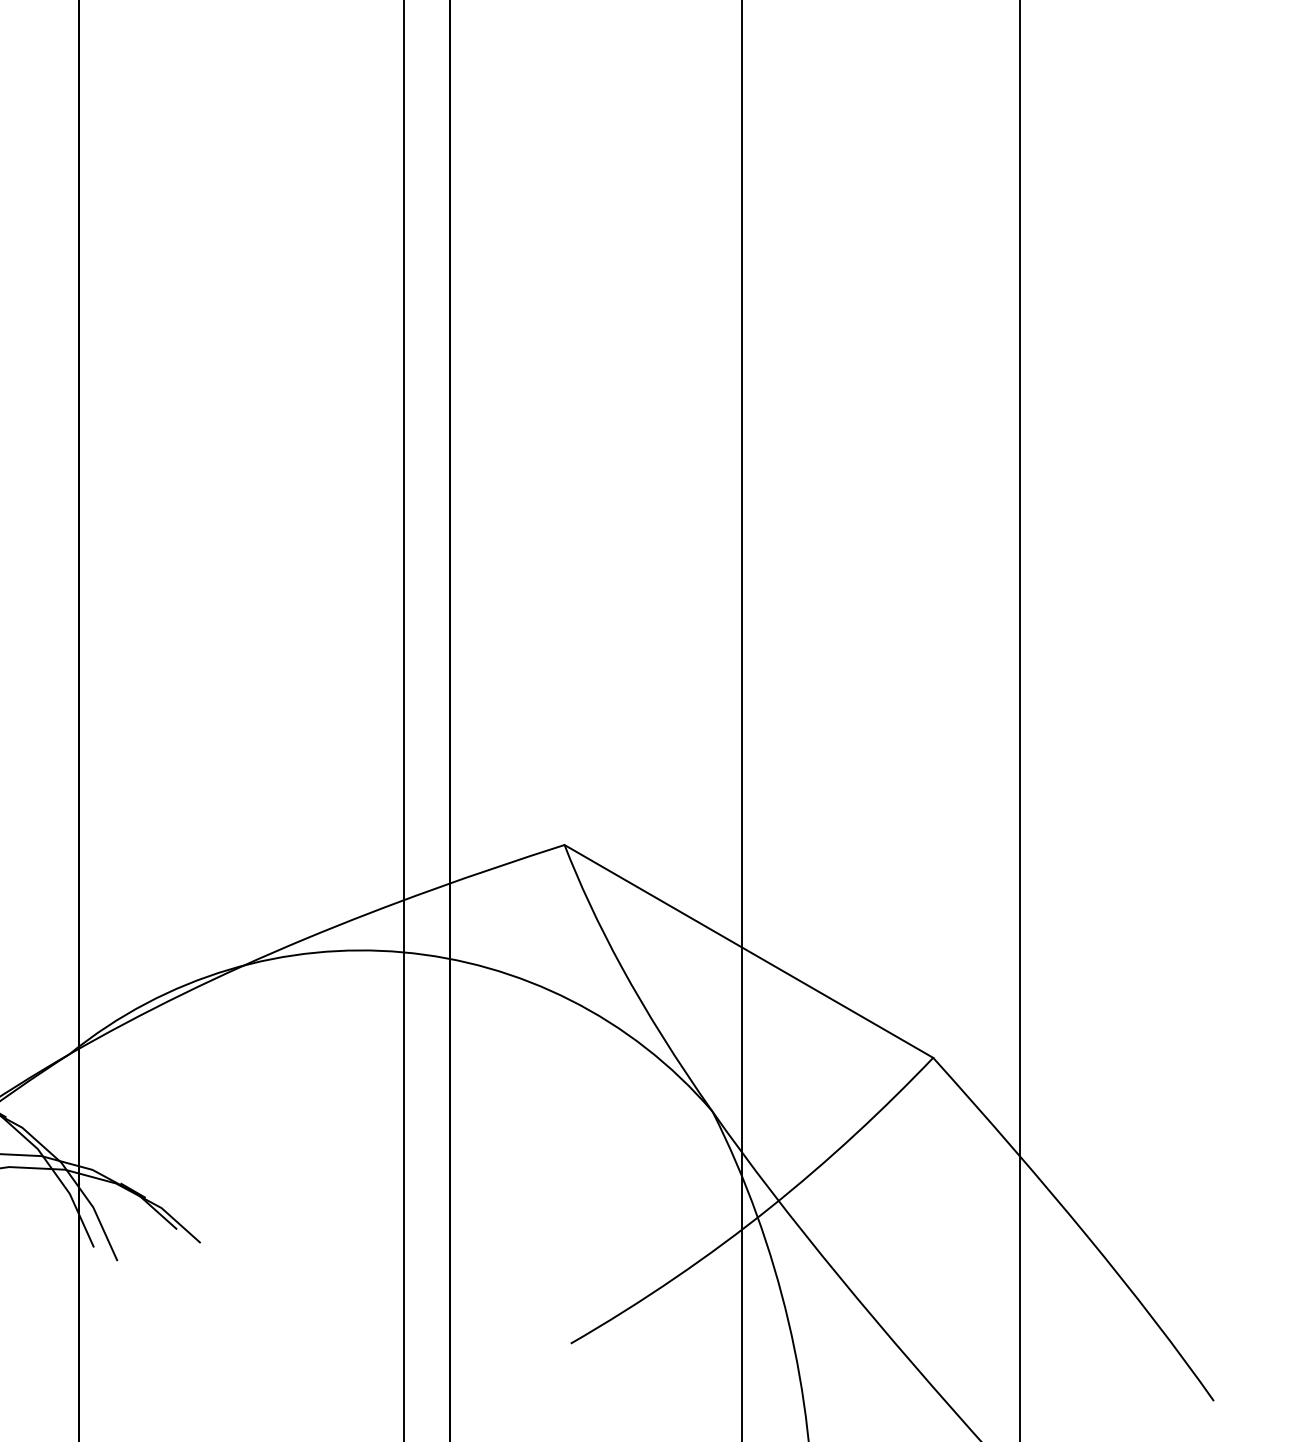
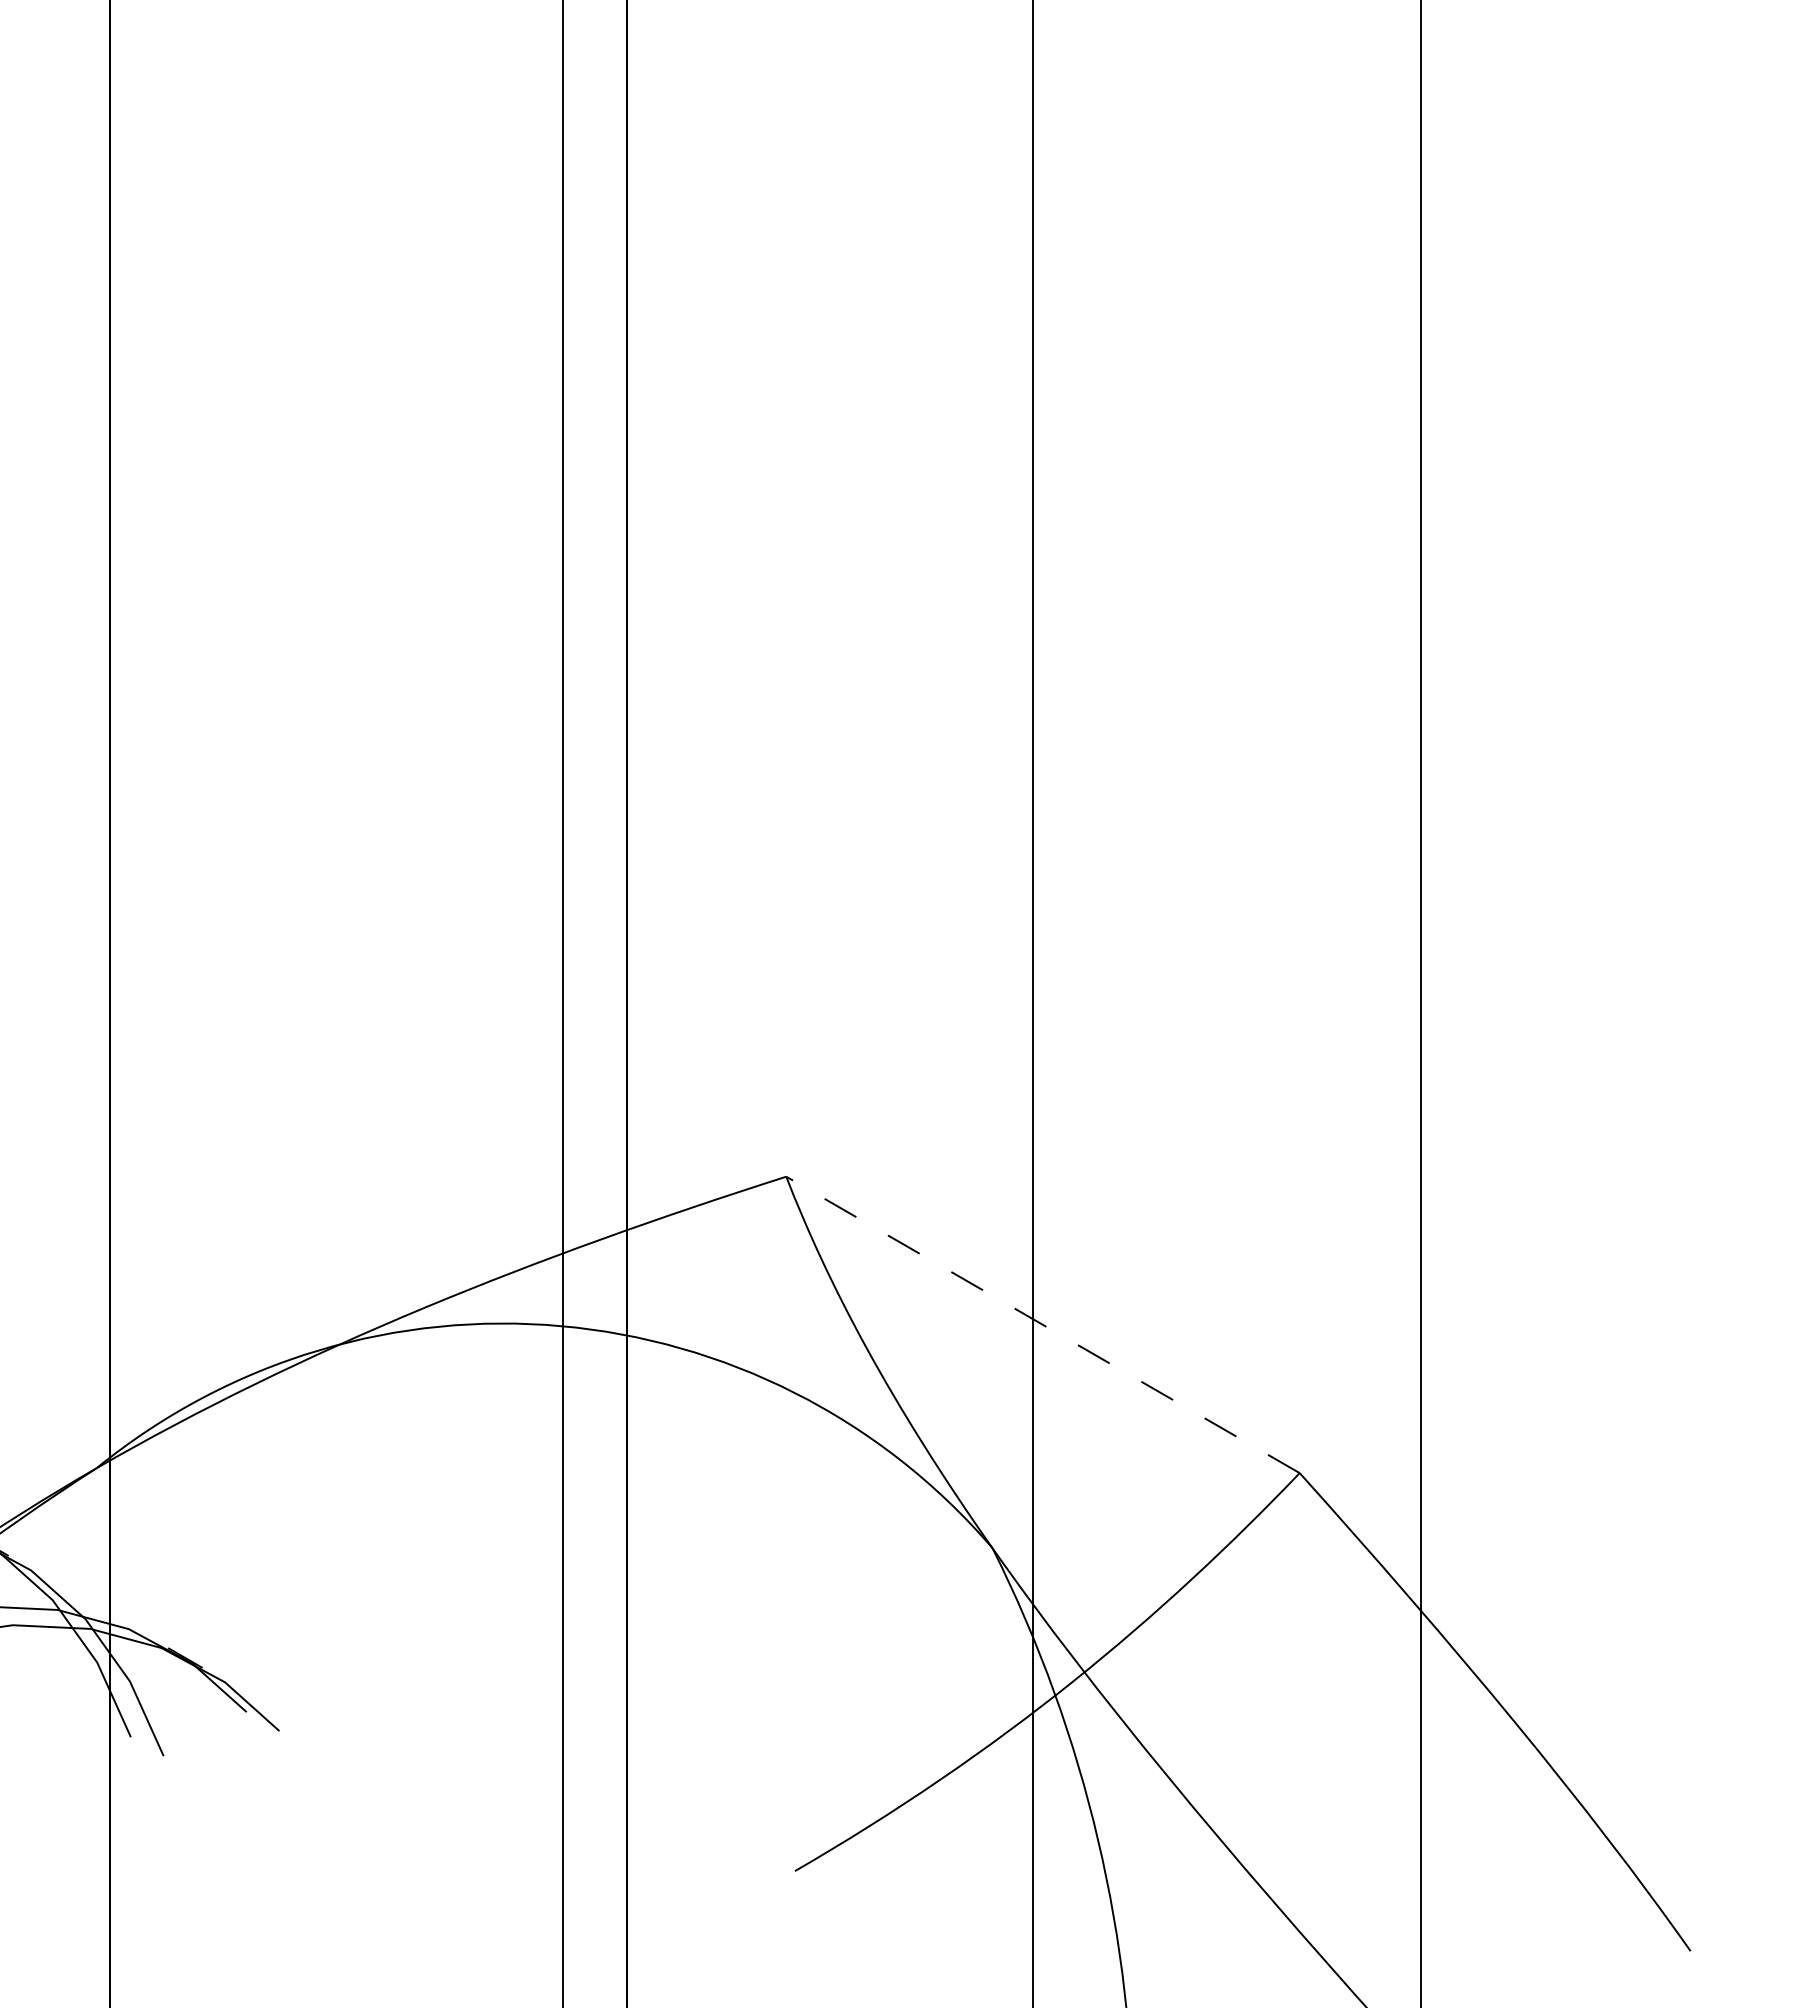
line: (748, 951) -> (1042, 1325), solid -> dashed

